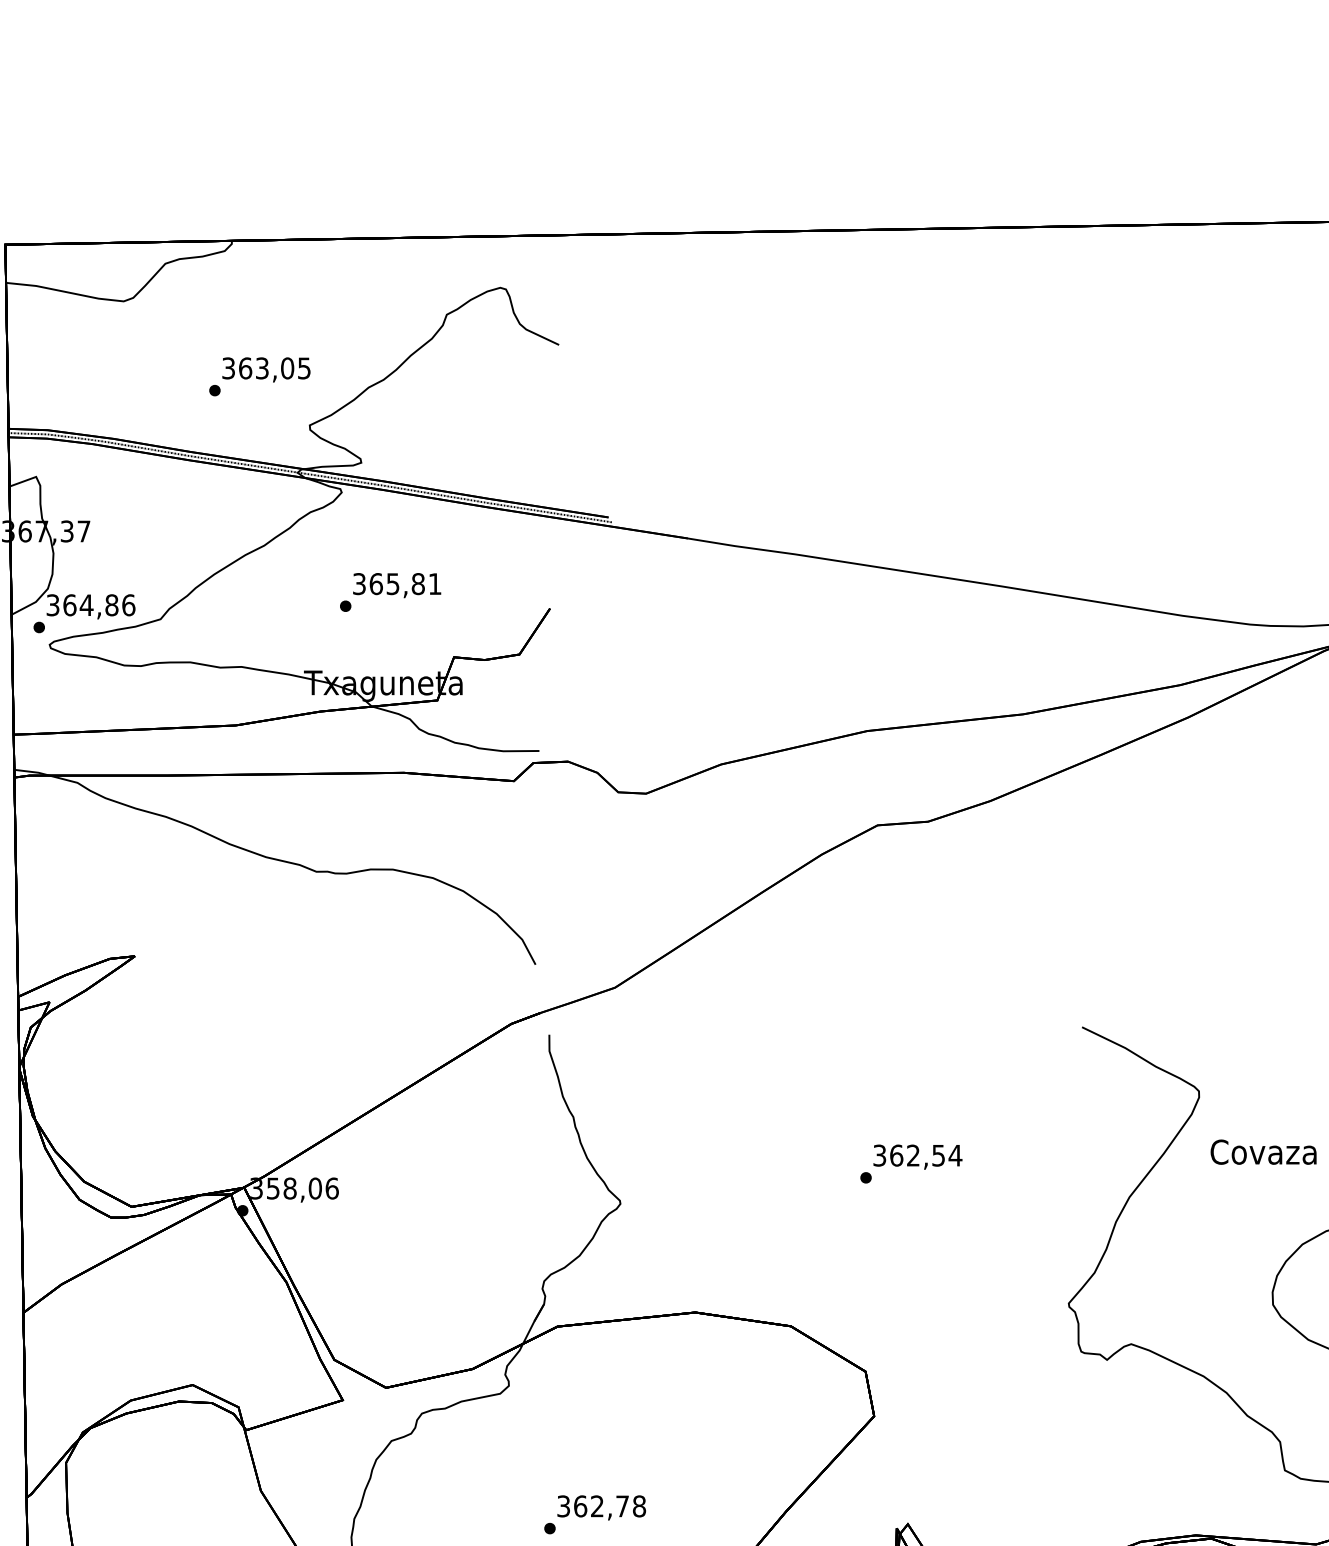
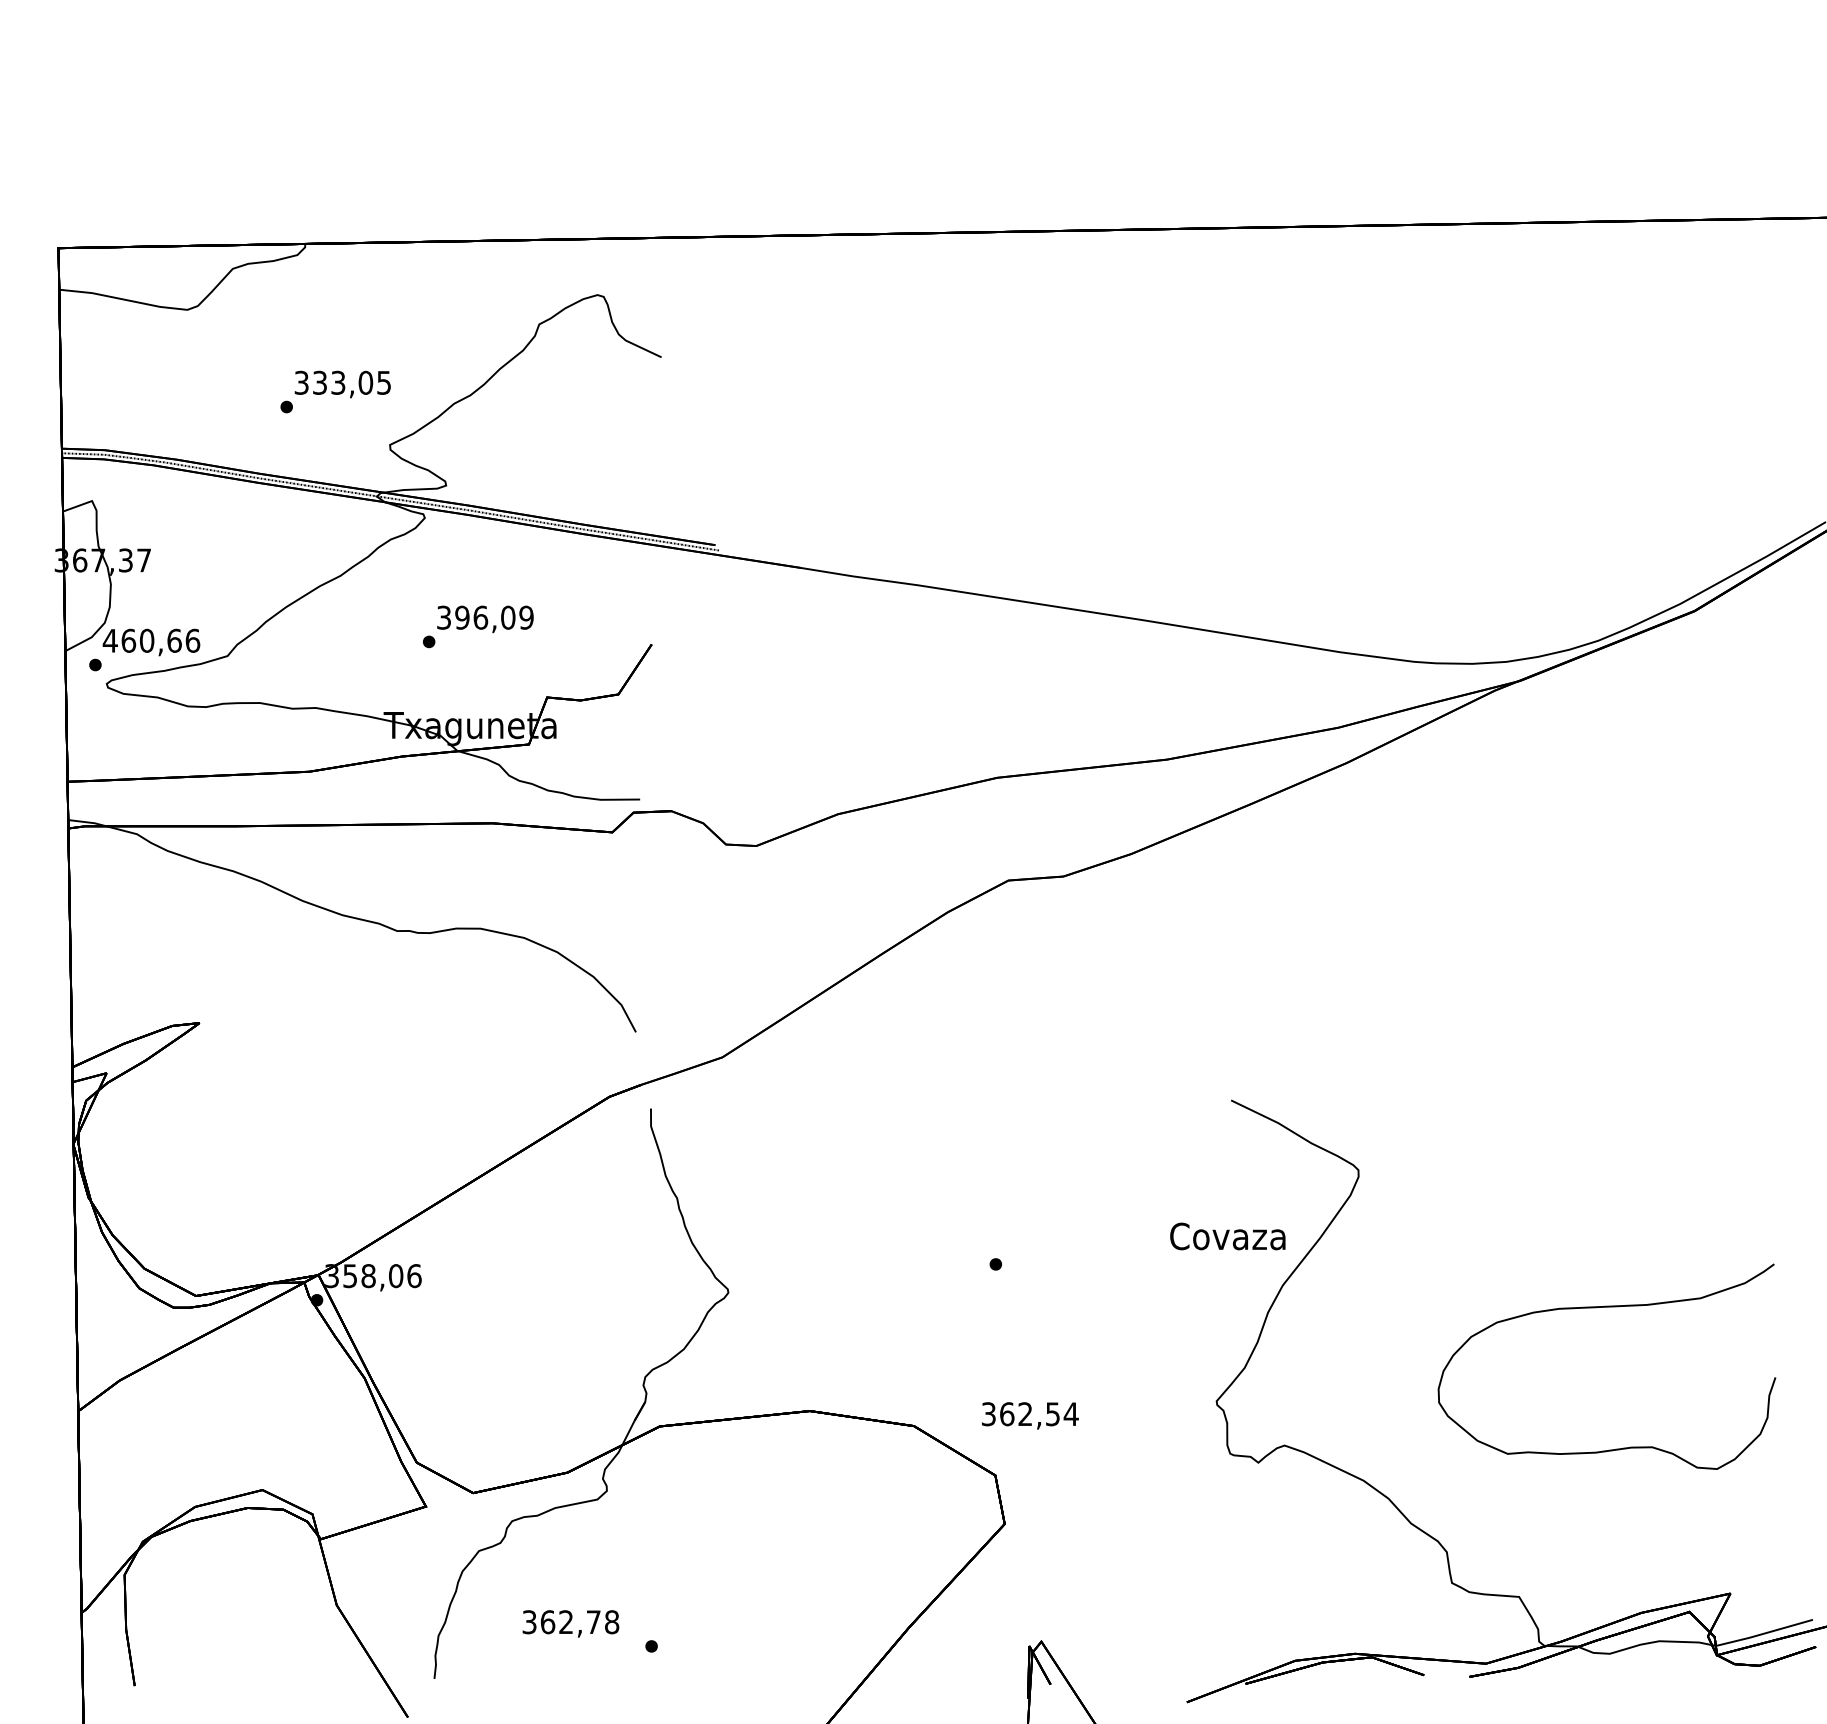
text: (245, 368) -> (320, 382), 363,05 -> 333,05
text: (405, 583) -> (494, 617), 365,81 -> 396,09
text: (81, 604) -> (141, 640), 364,86 -> 460,66
text: (1263, 1152) -> (1227, 1236), moved
text: (918, 1156) -> (1030, 1415), moved
text: (601, 1507) -> (570, 1623), moved

